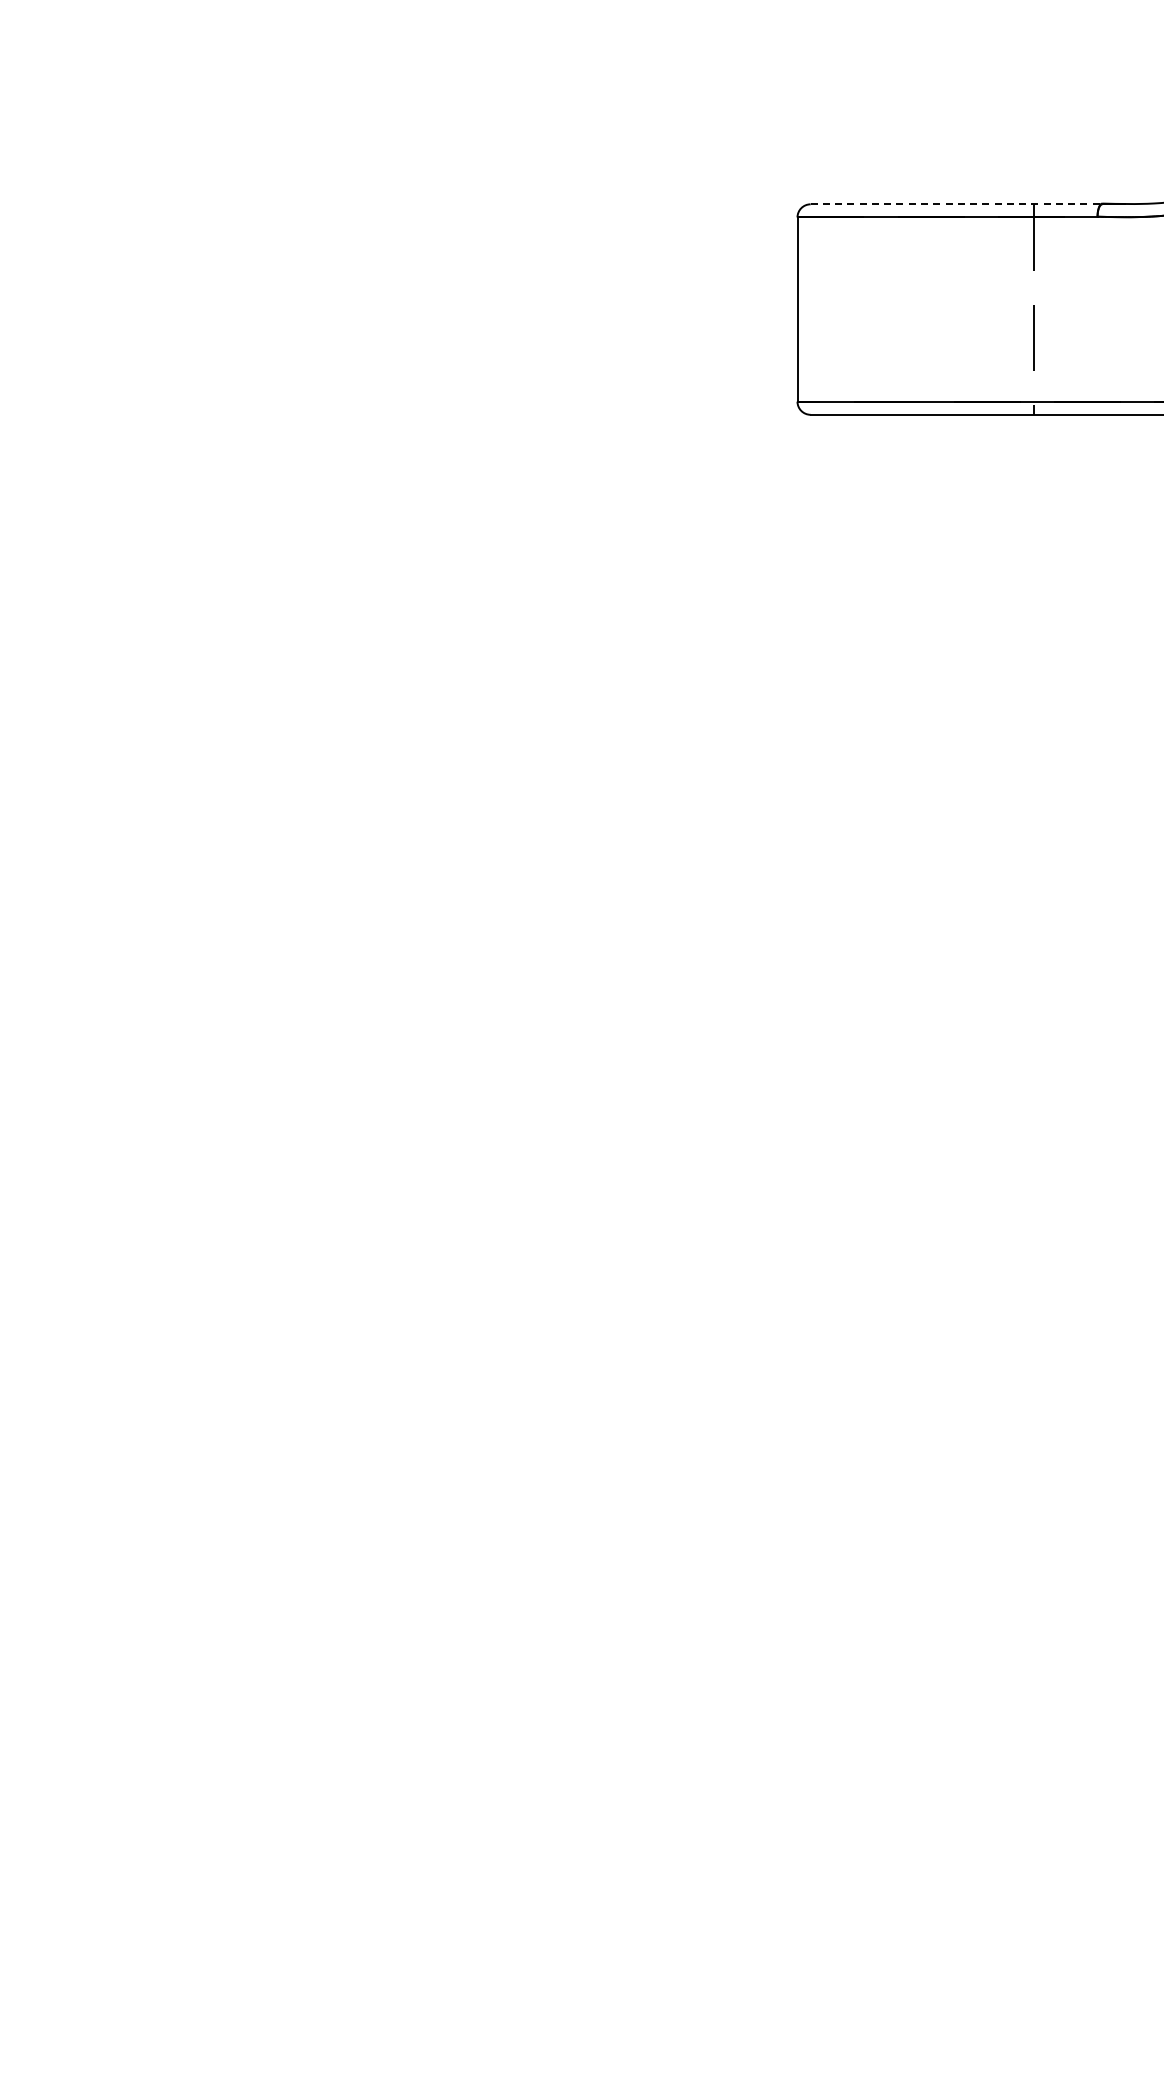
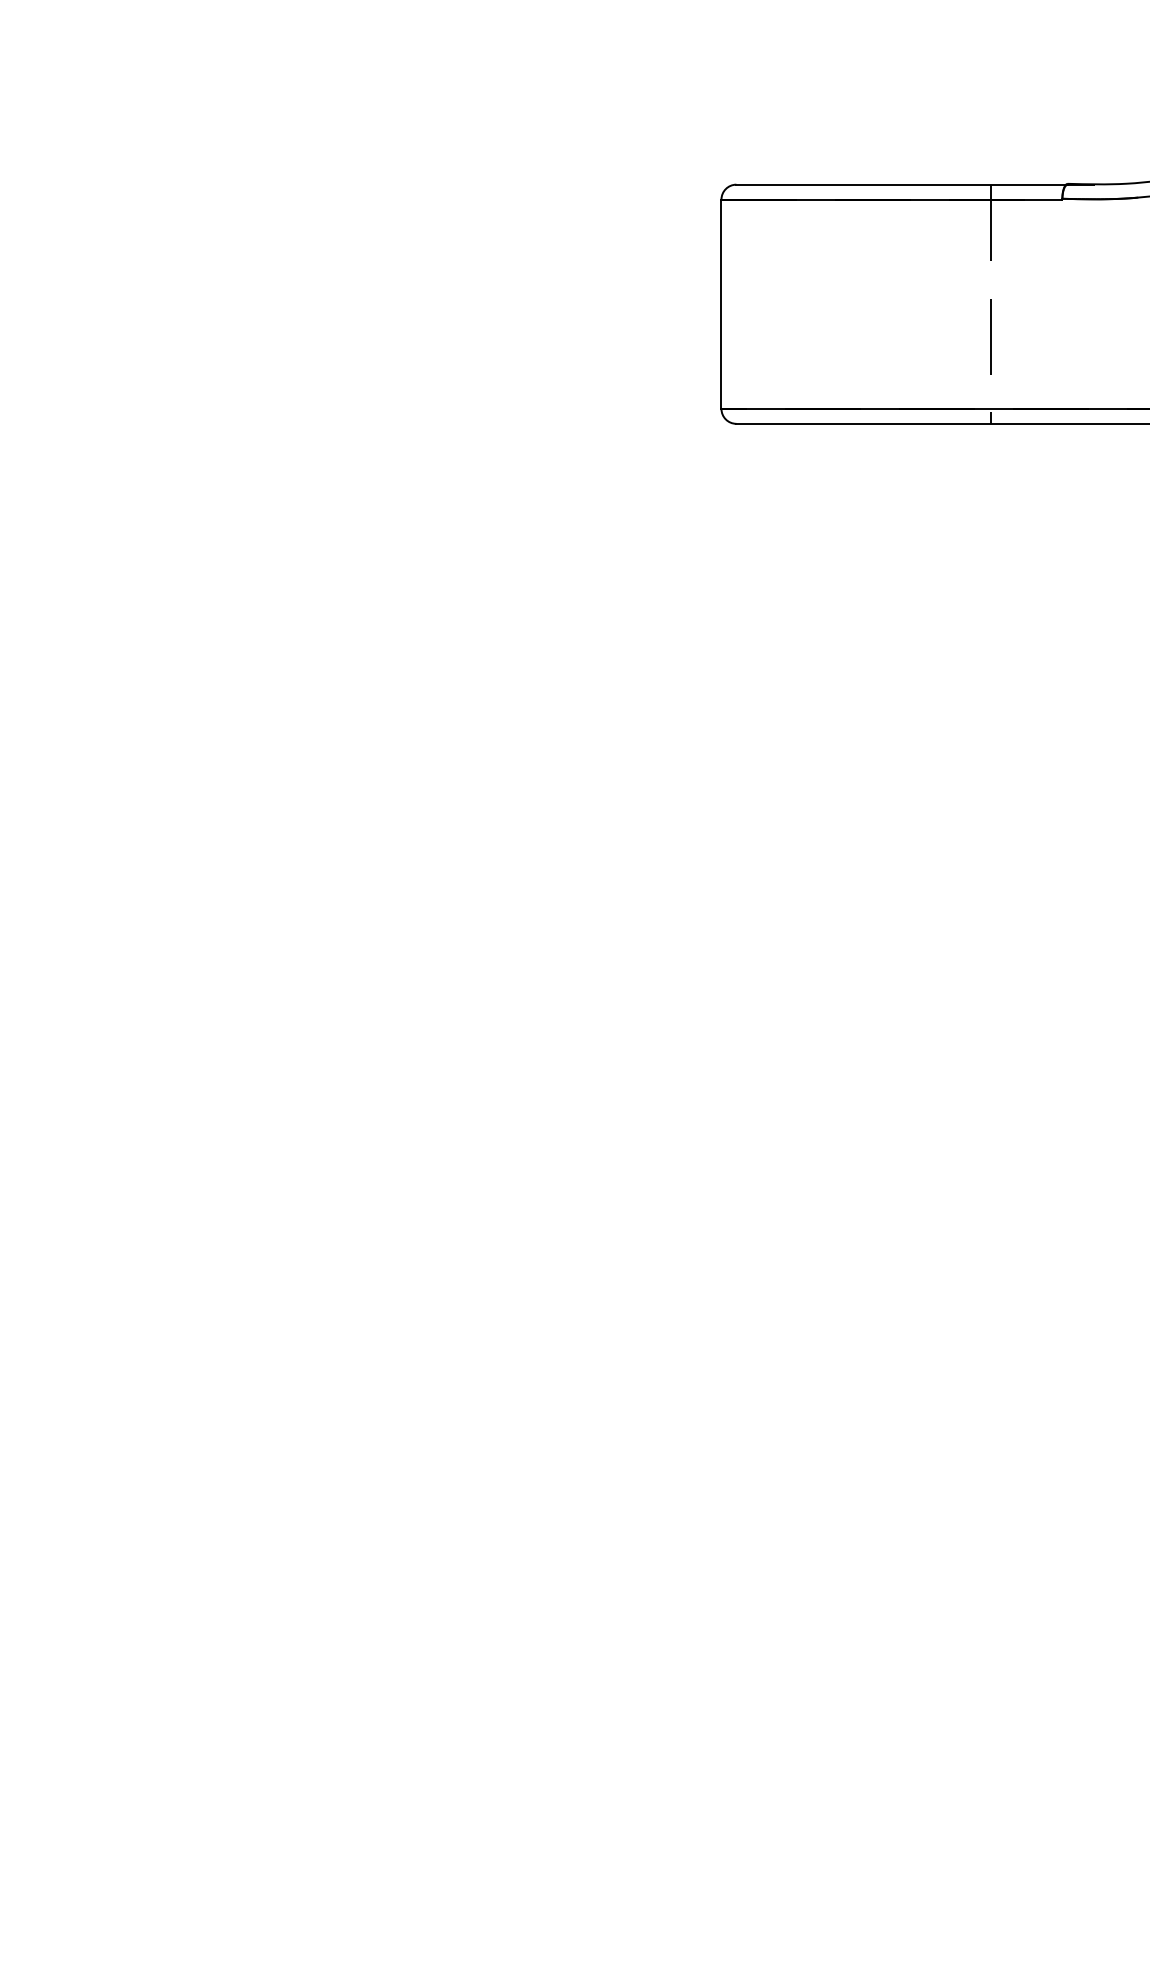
line: (956, 204) -> (902, 184), dashed -> solid

